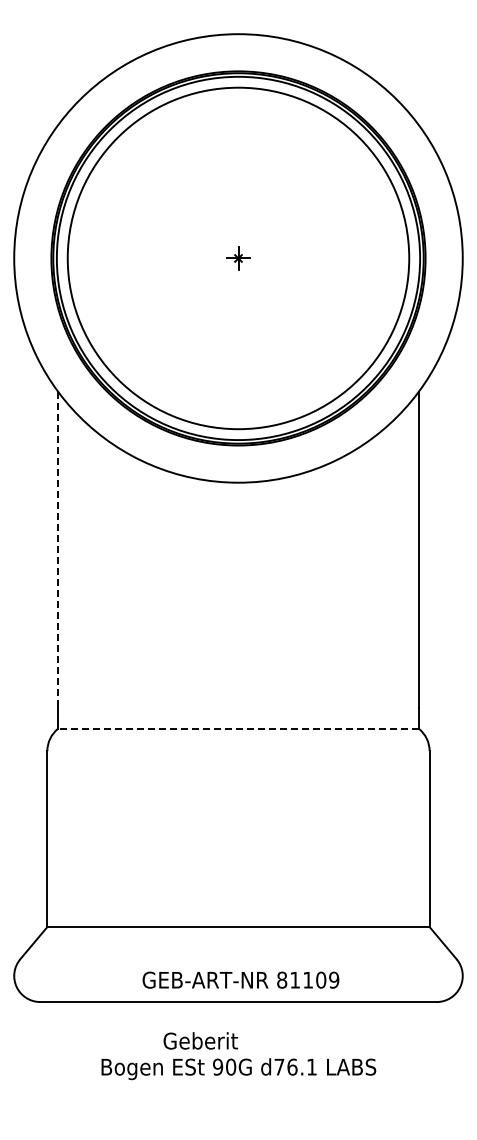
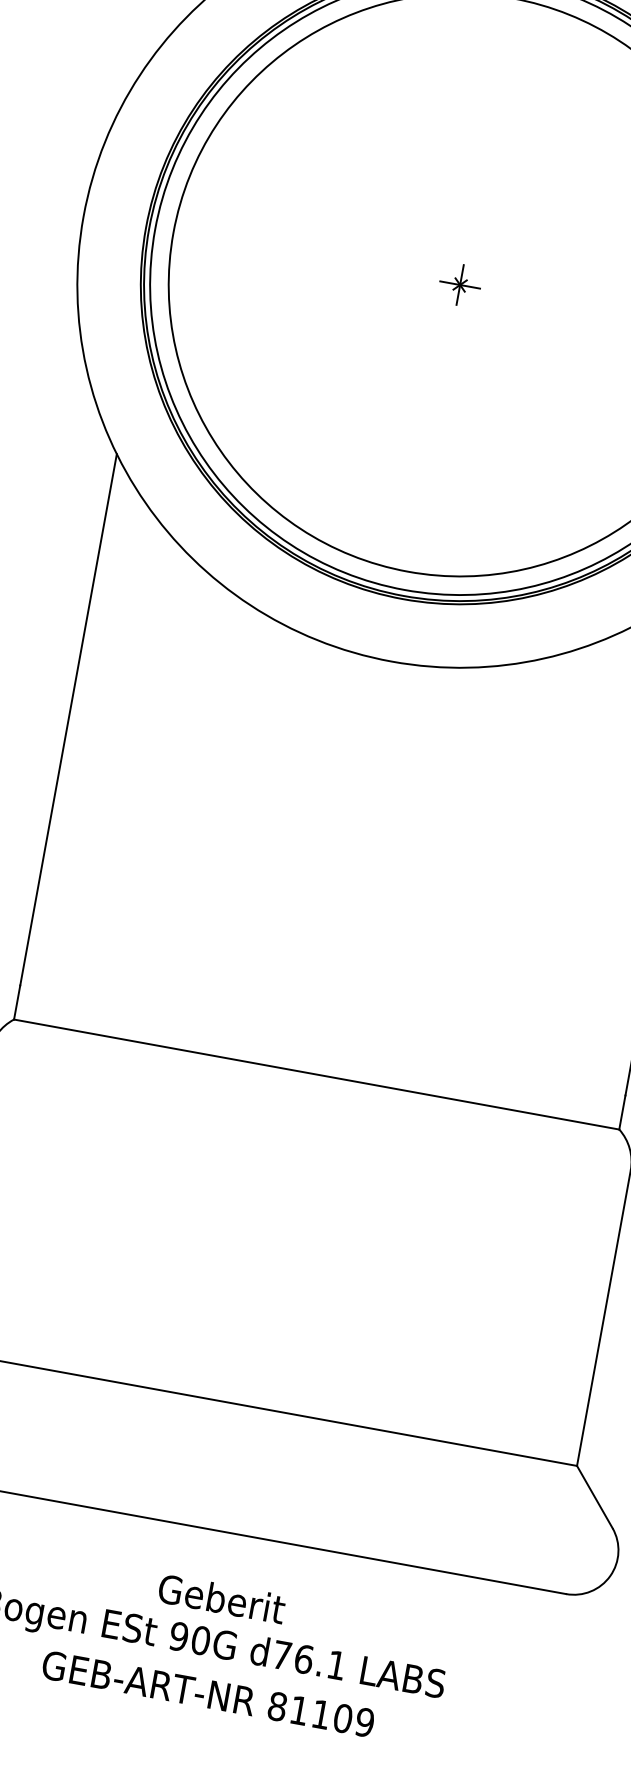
line: (58, 550) -> (68, 720), dashed -> solid
line: (238, 728) -> (316, 1074), dashed -> solid
text: (240, 979) -> (207, 1692), moved
text: (200, 1040) -> (221, 1598), moved

